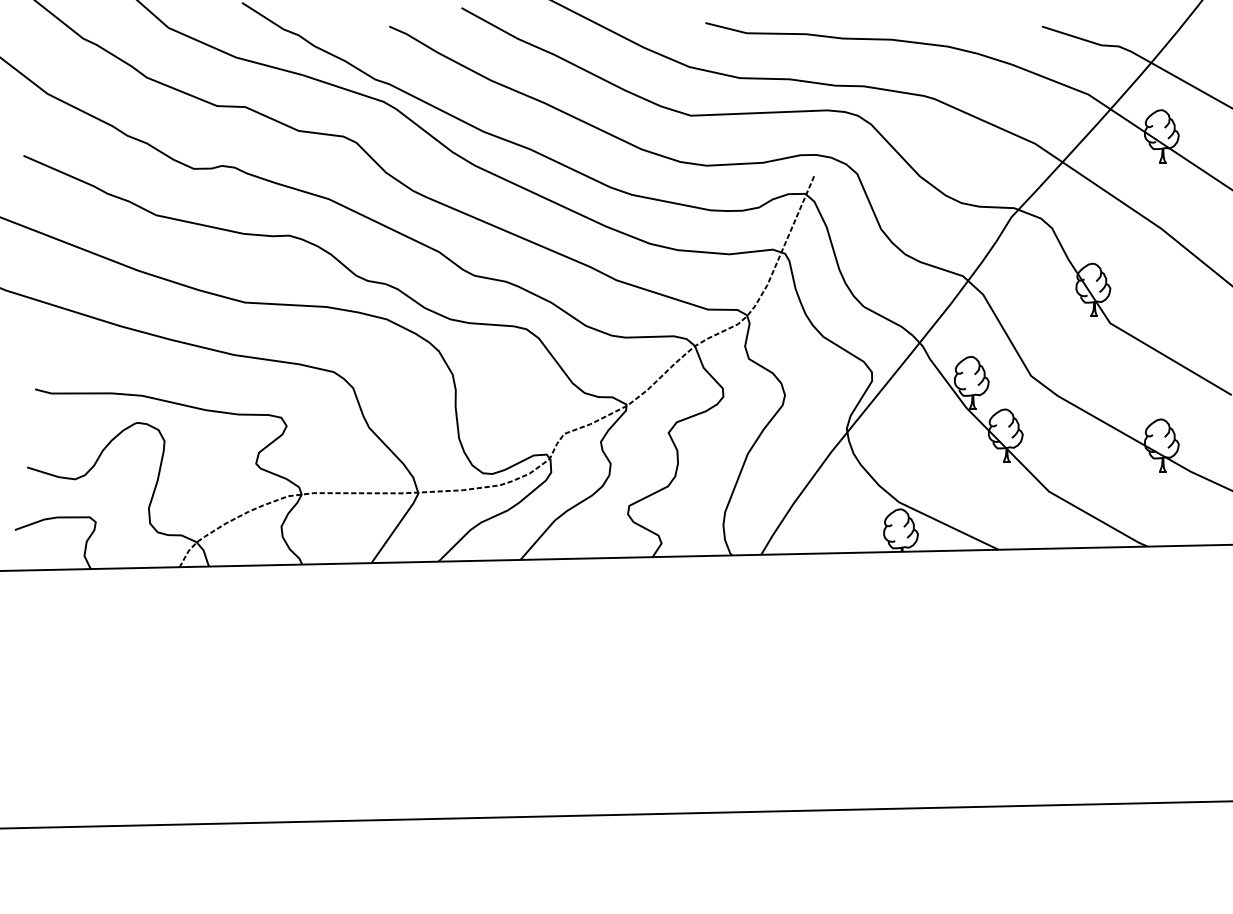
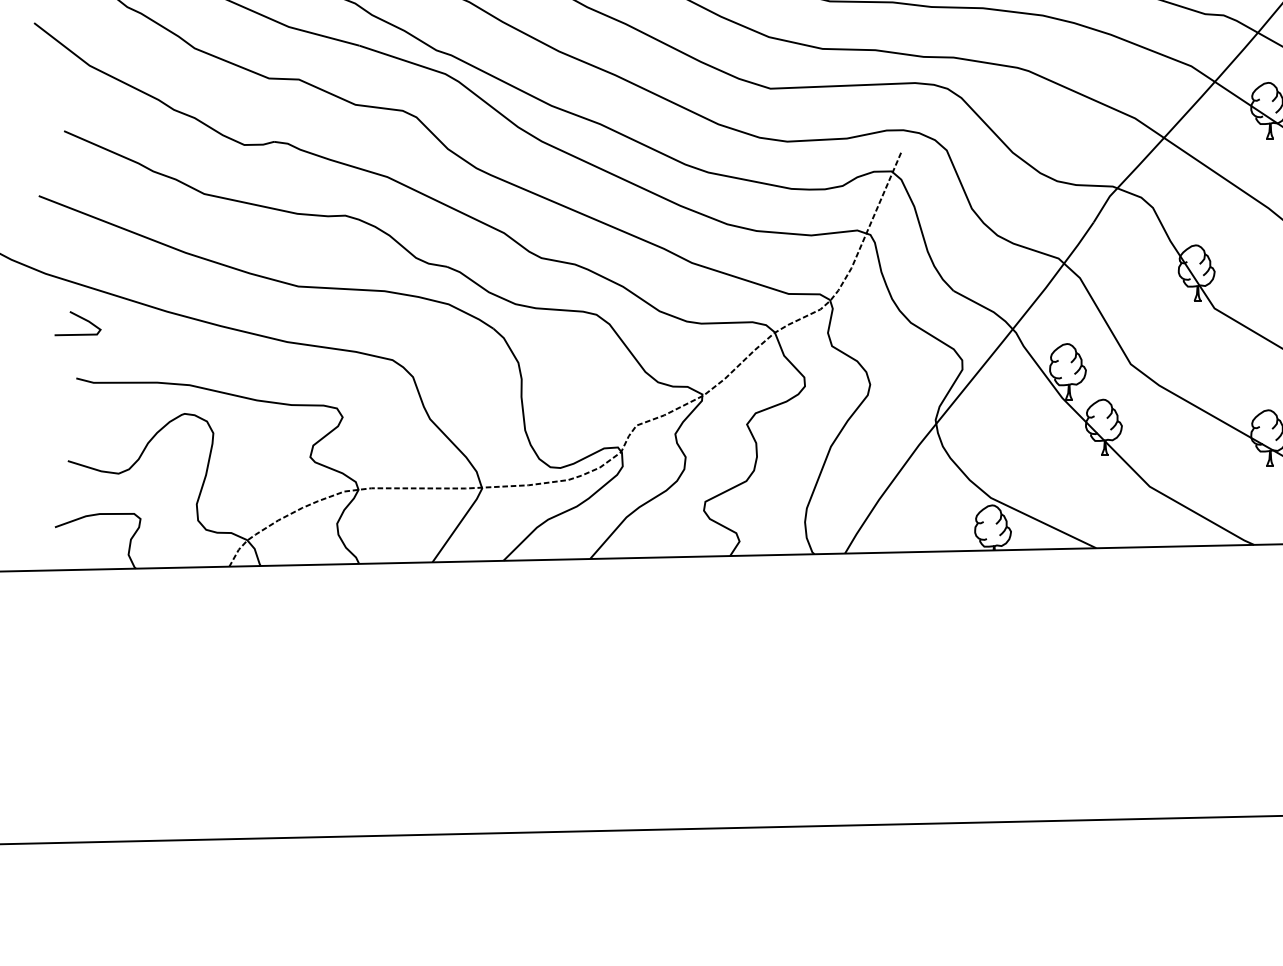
line: (38, 332) -> (79, 318), added

